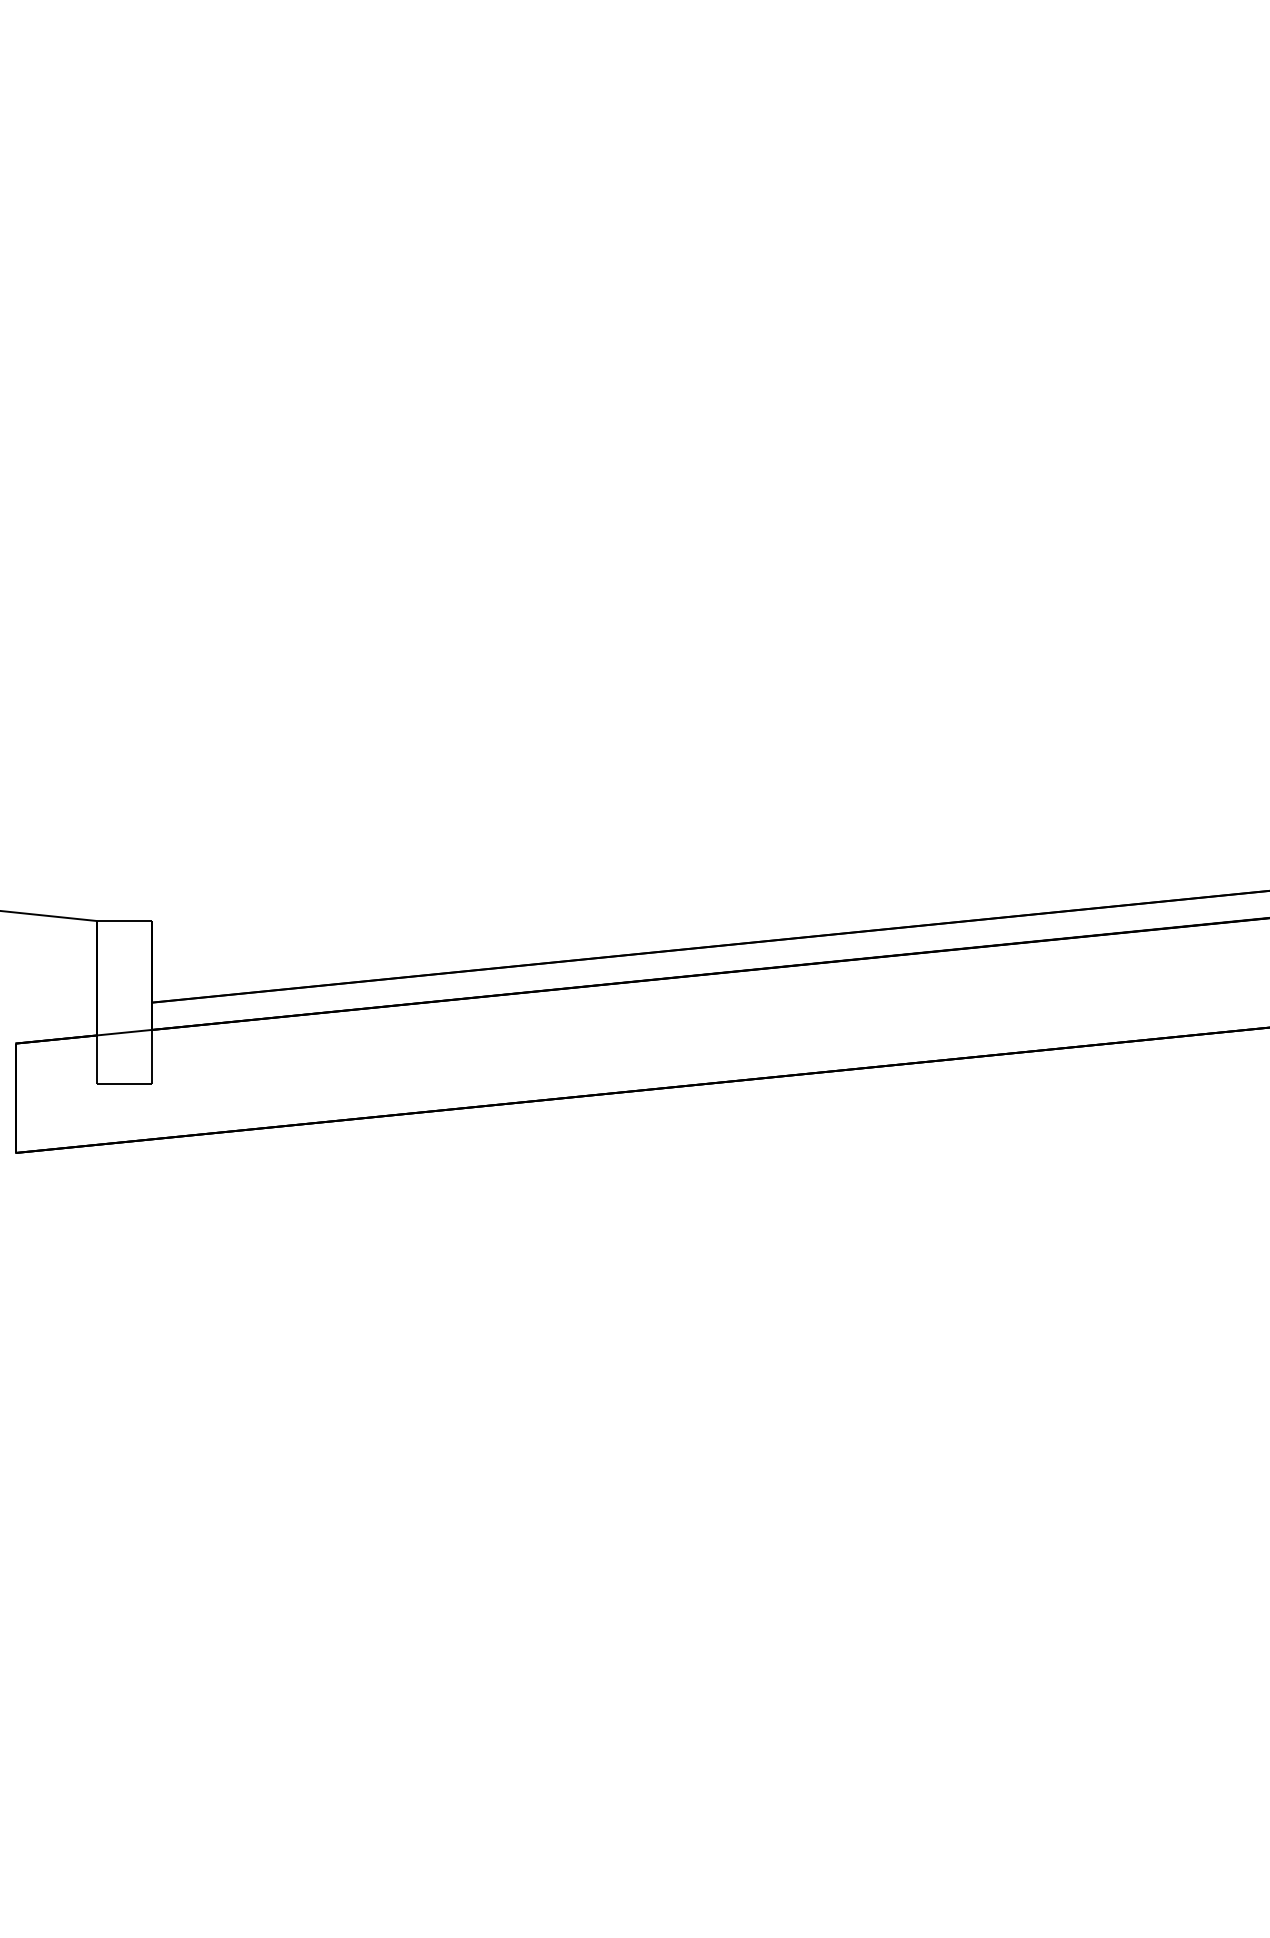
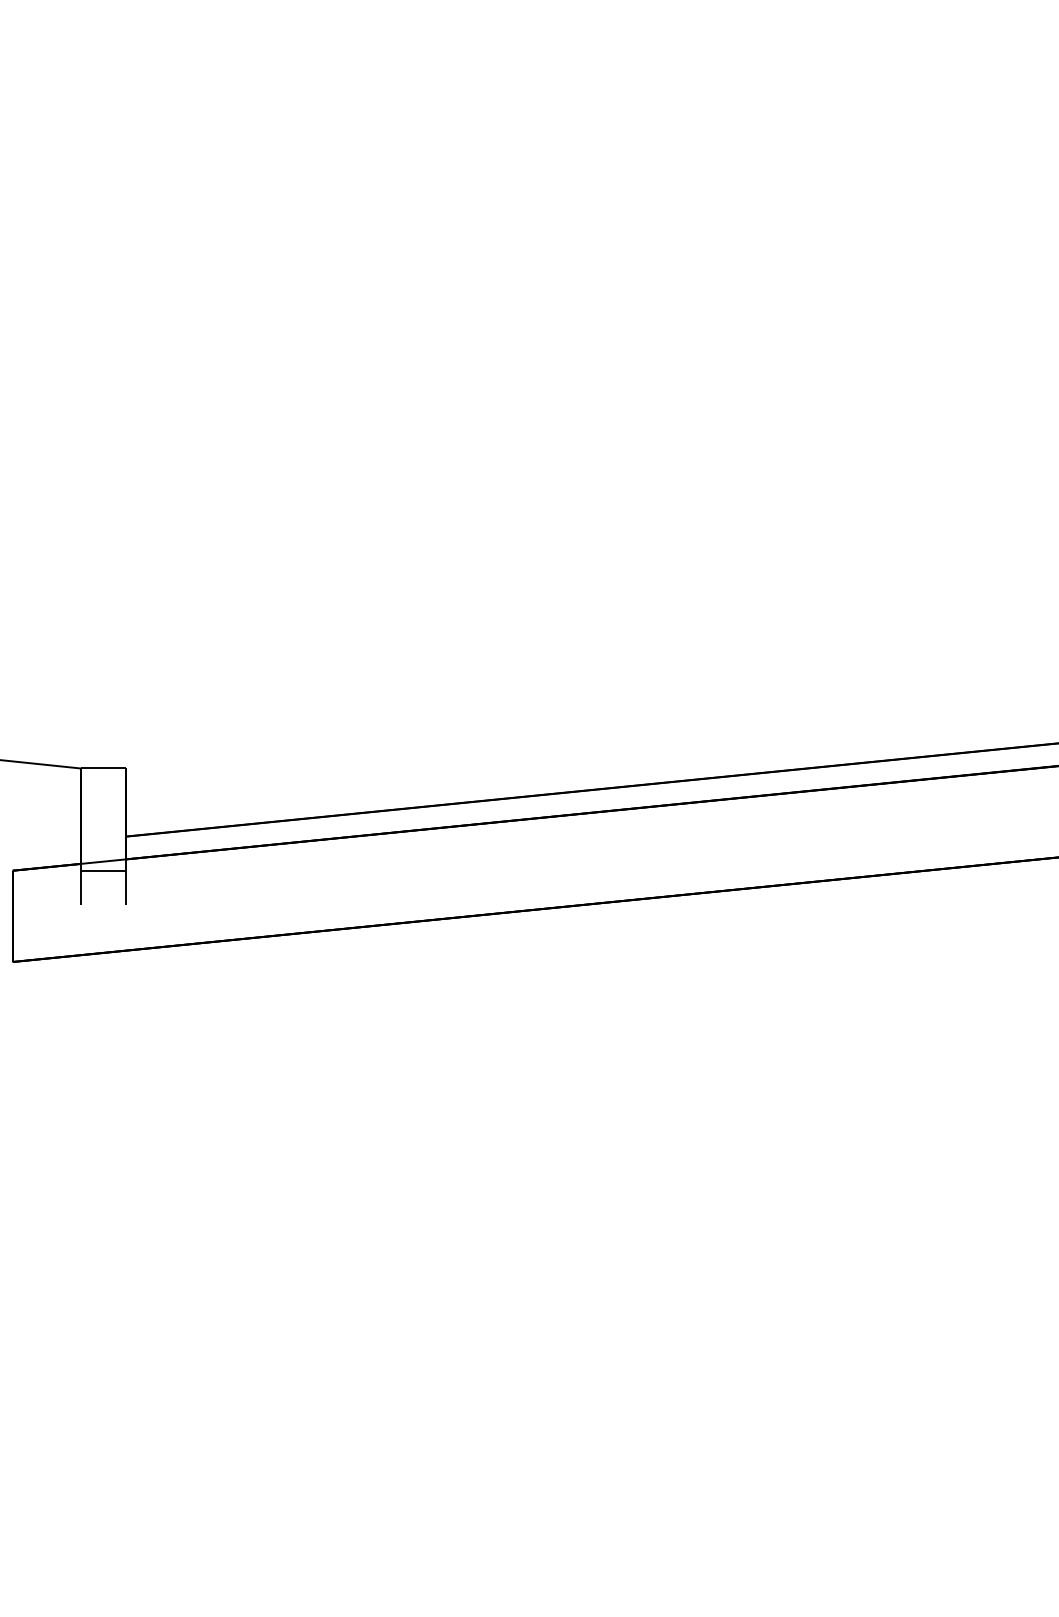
line: (124, 1084) -> (103, 870), moved

